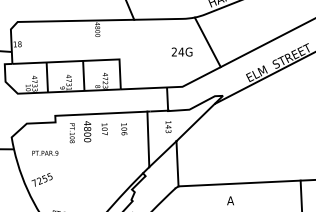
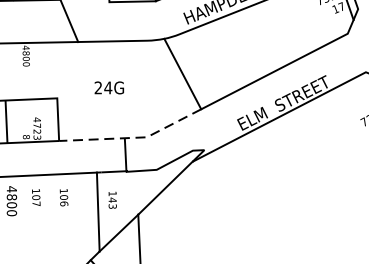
text: (181, 51) -> (108, 87), moved
line: (173, 87) -> (134, 138), solid -> dashed
text: (168, 127) -> (112, 200), moved

